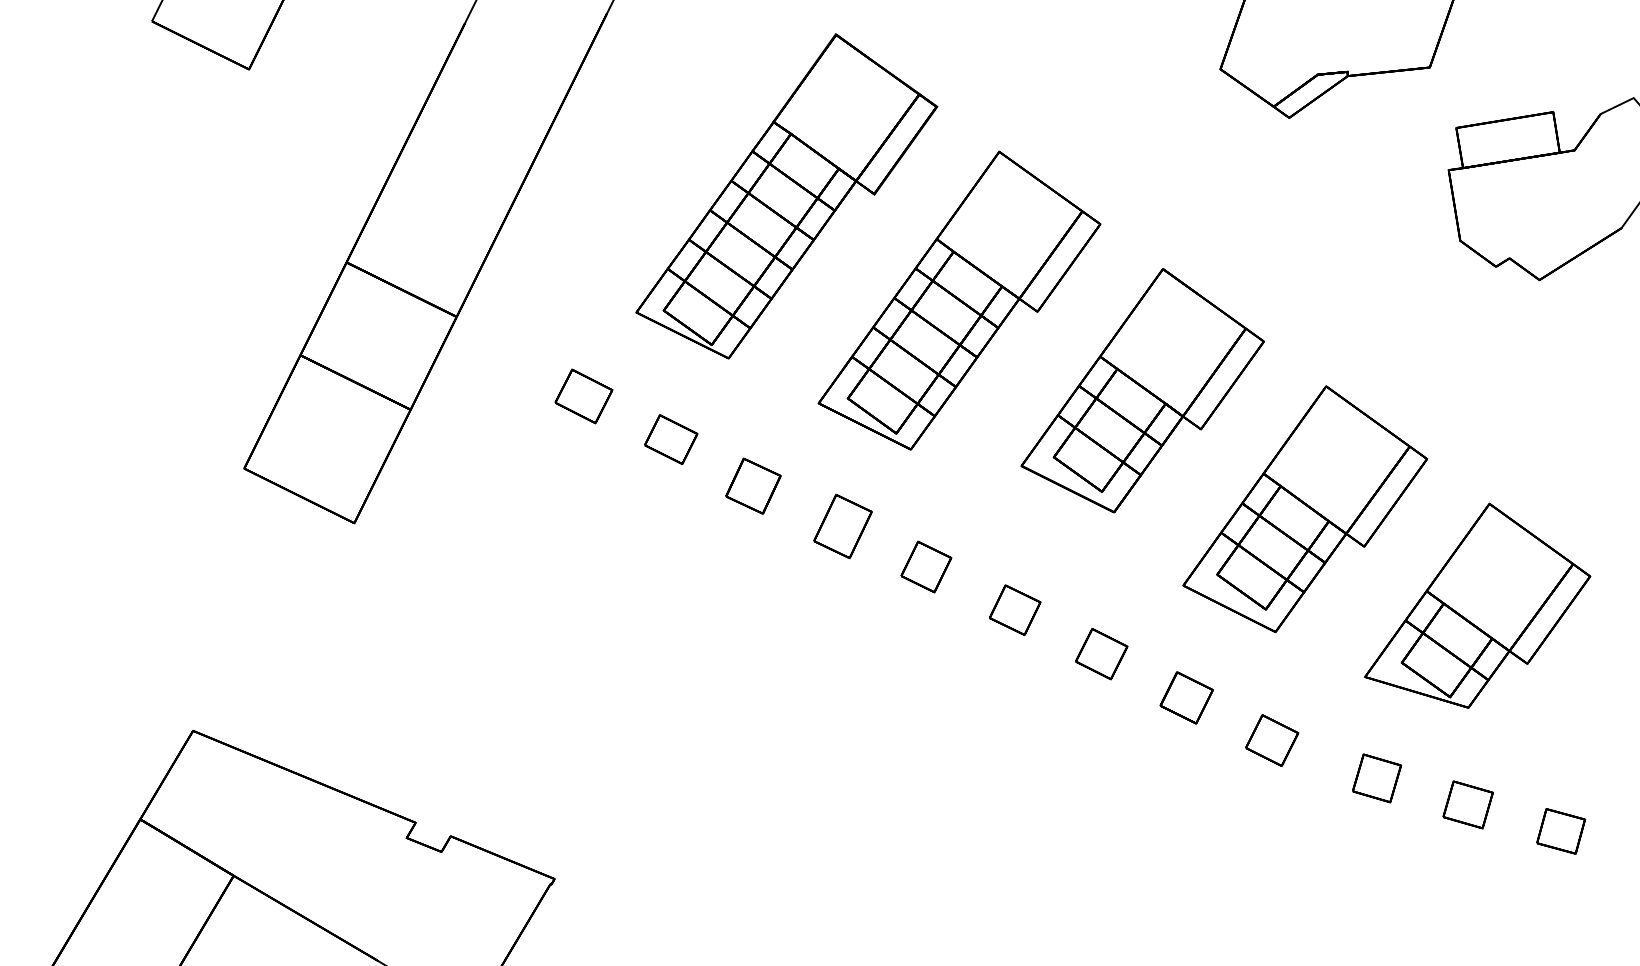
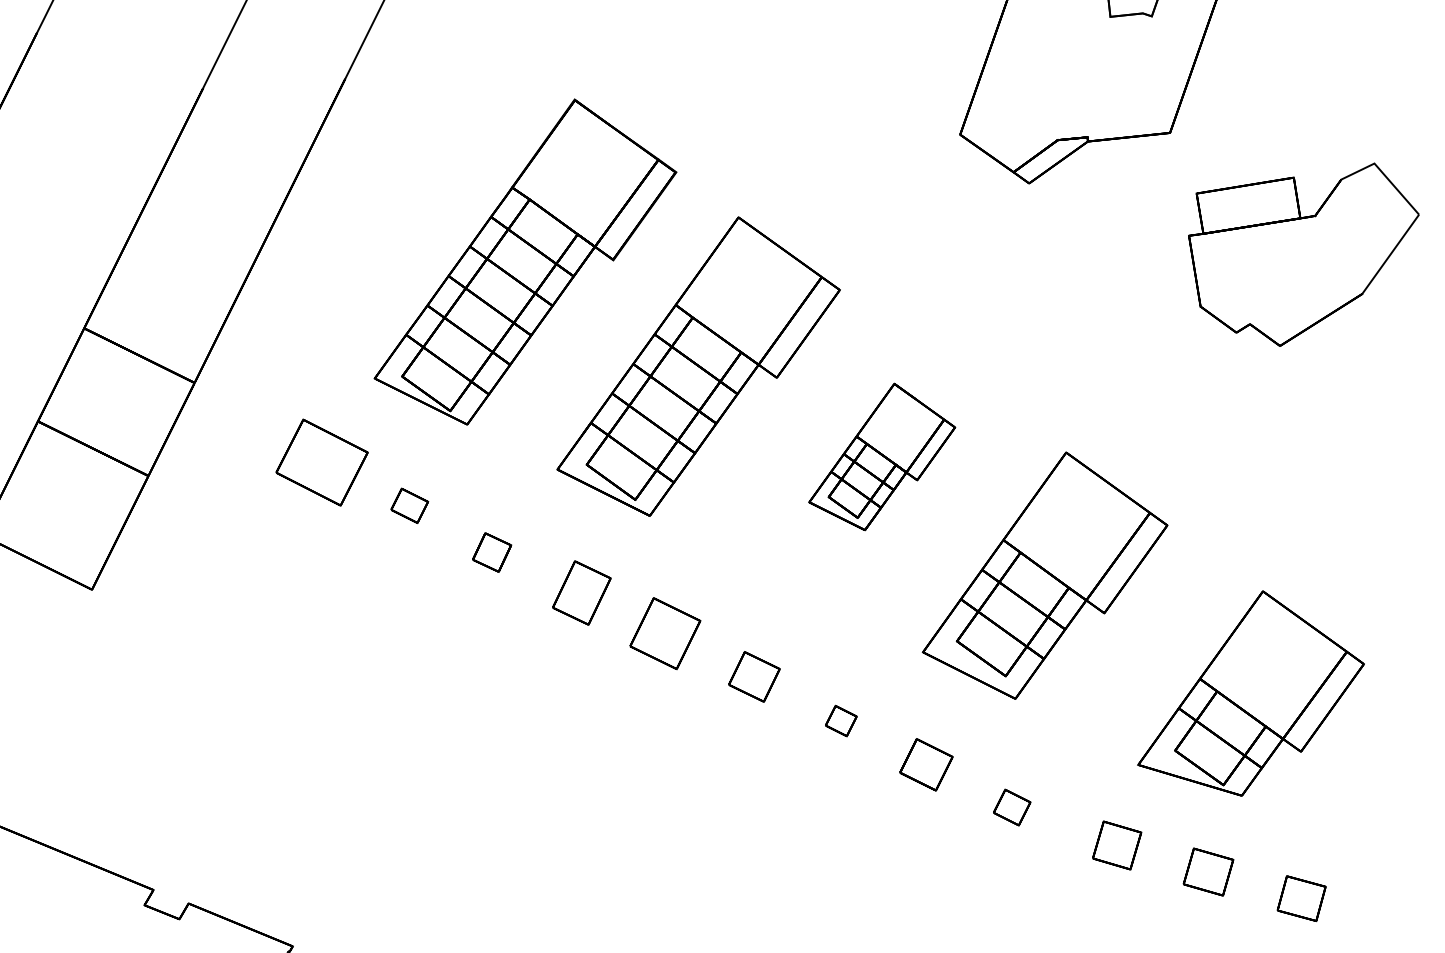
part: (1142, 390) -> (882, 456), size x0.6
part: (583, 396) -> (321, 462), size x1.6
part: (671, 439) -> (409, 505), size x0.7
part: (753, 485) -> (492, 551), size x0.7
part: (926, 566) -> (665, 633), size x1.4
part: (1477, 605) -> (1250, 693), moved
part: (1101, 654) -> (840, 721), size x0.6
part: (1272, 740) -> (1012, 807), size x0.7

